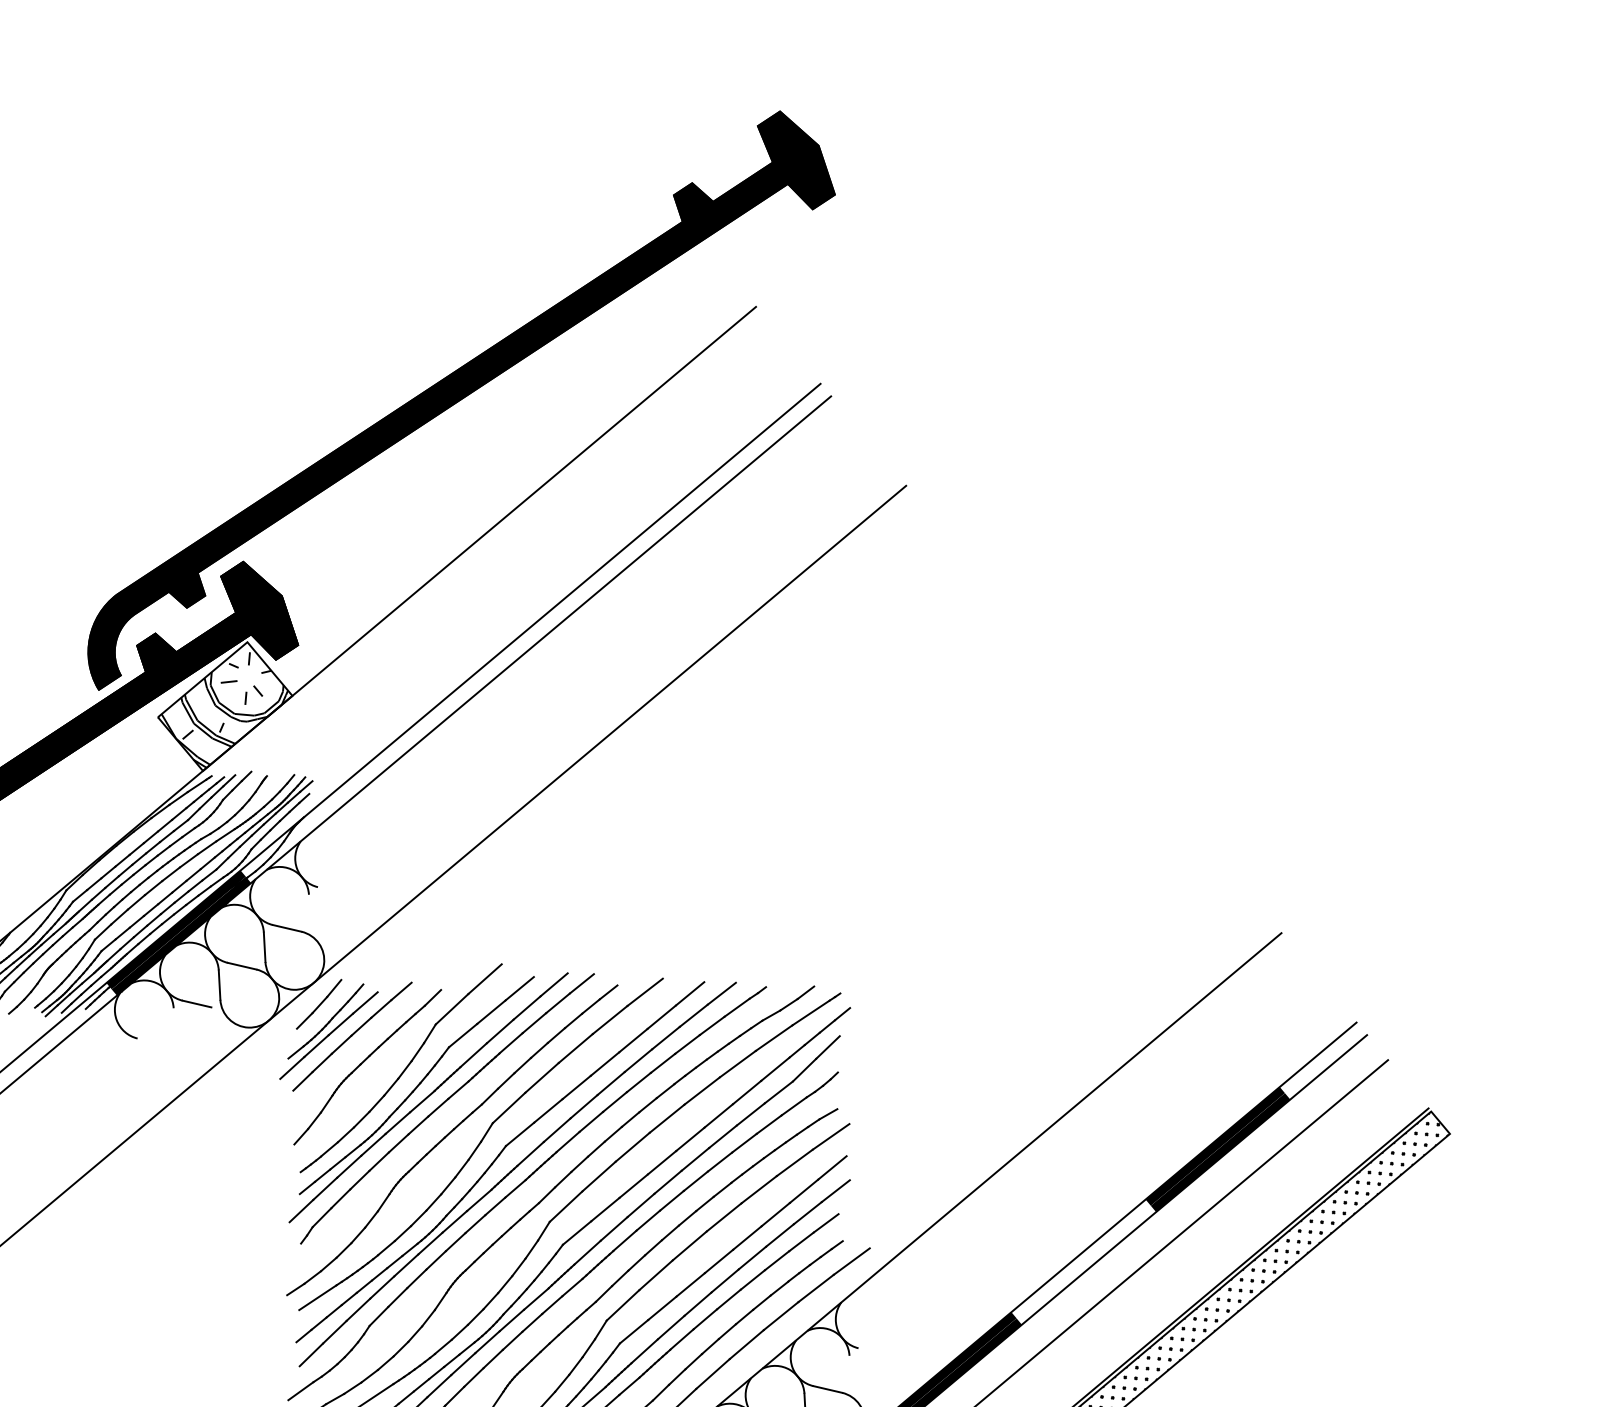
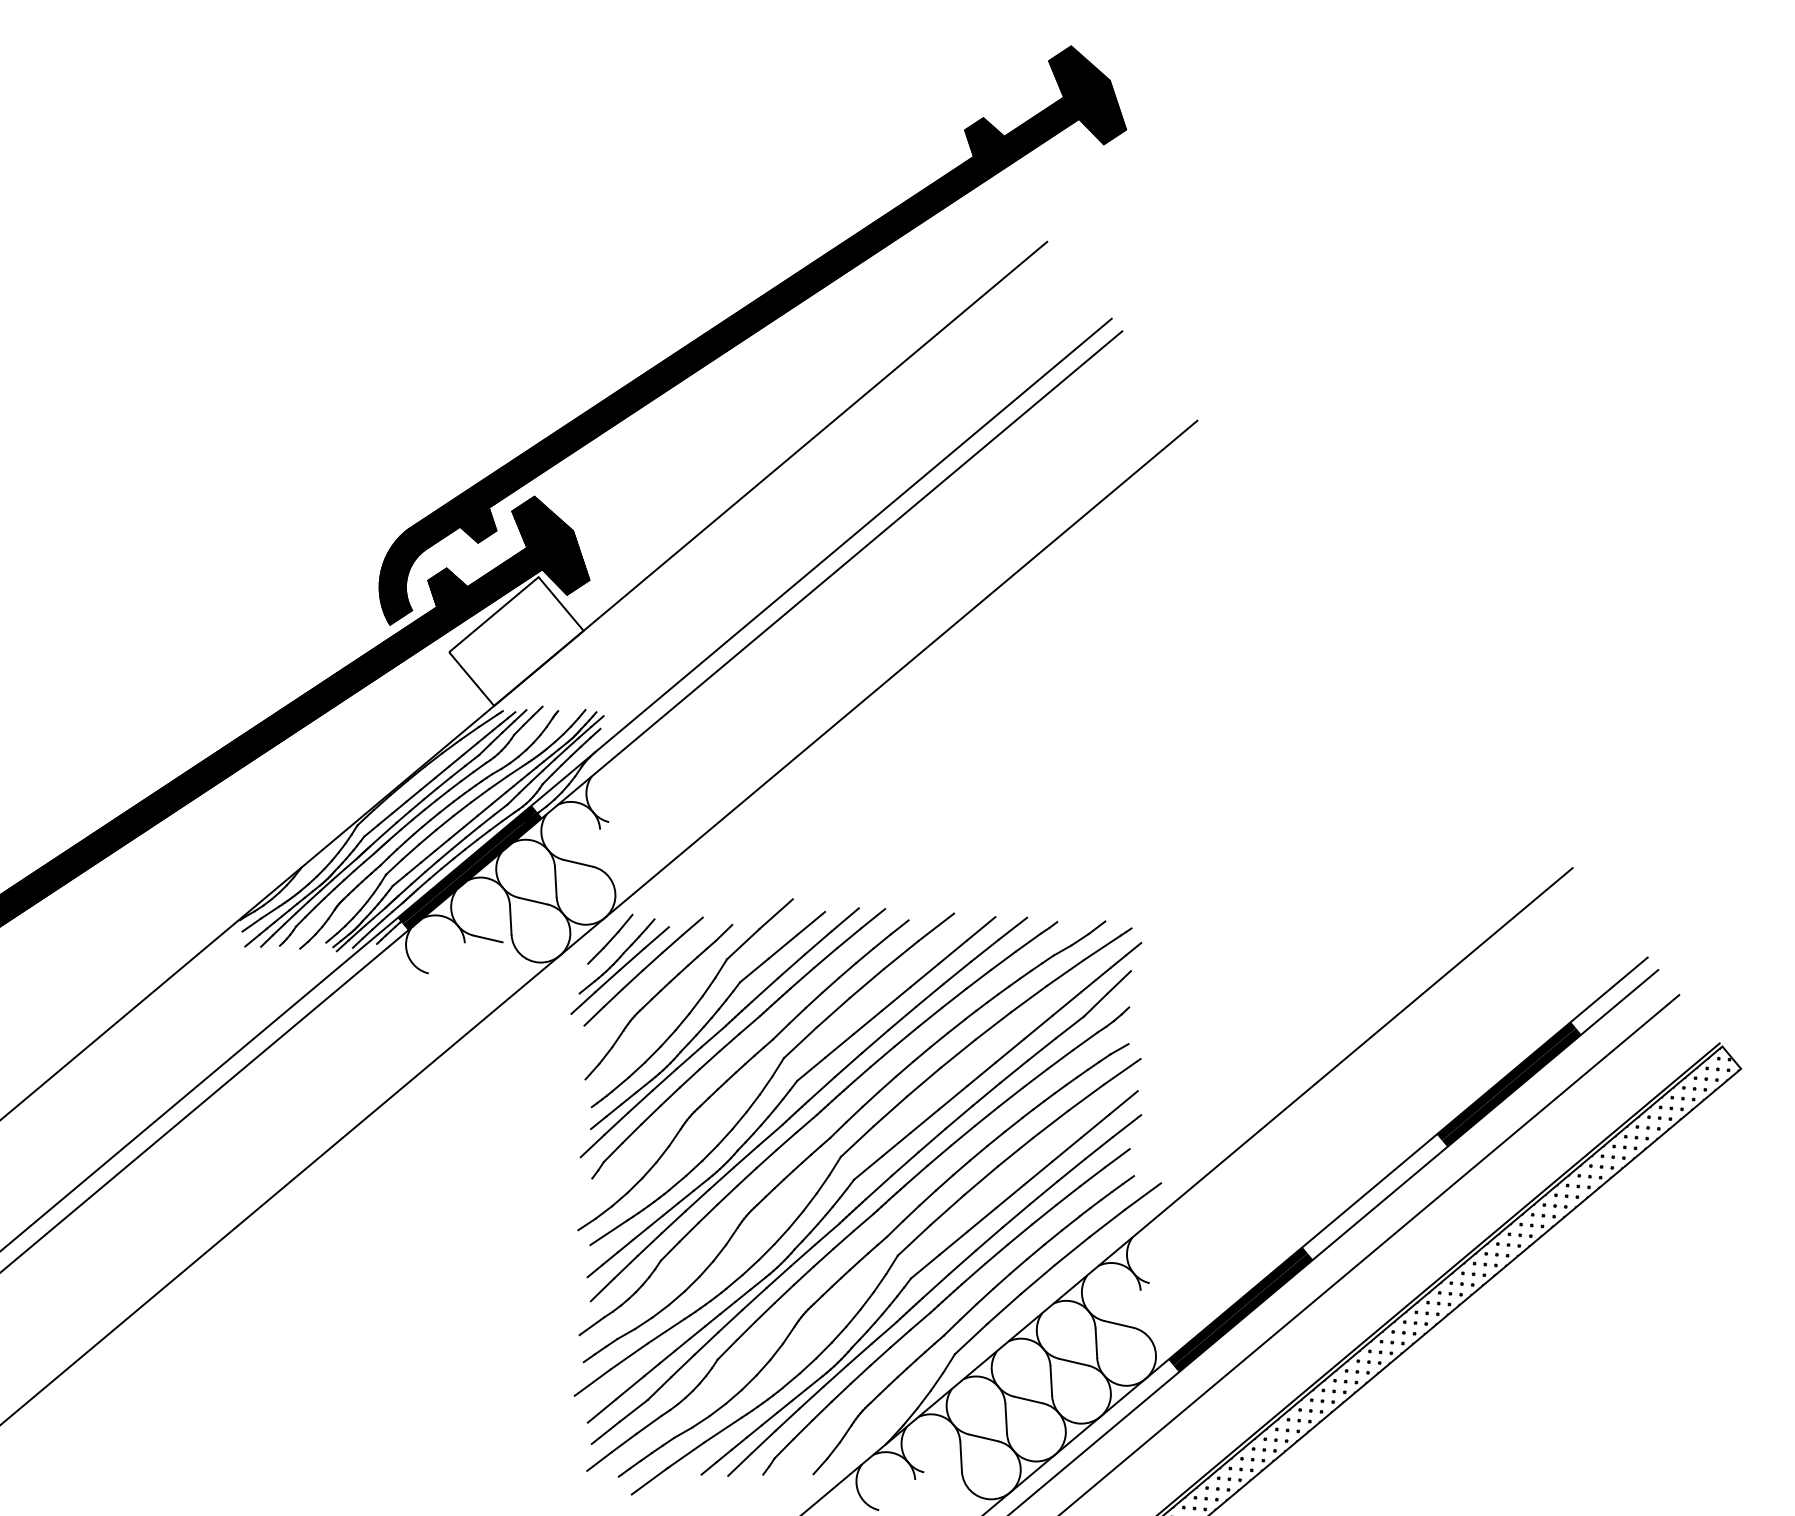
hatch: (223, 709) -> (514, 644), removed

